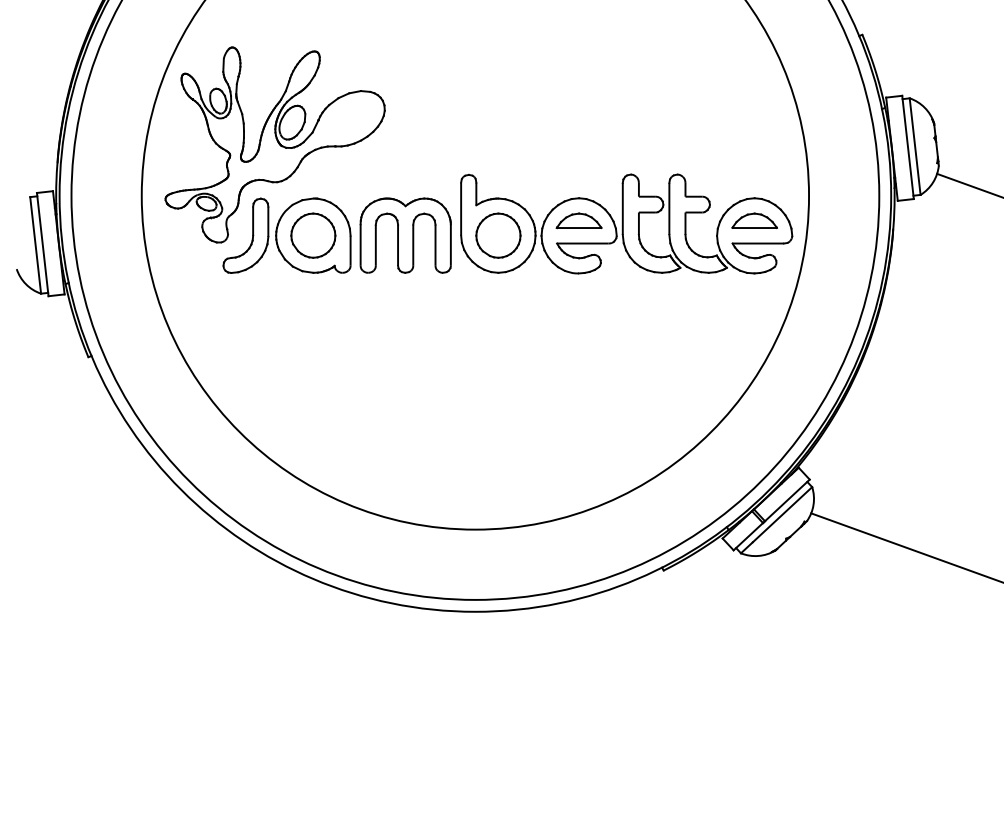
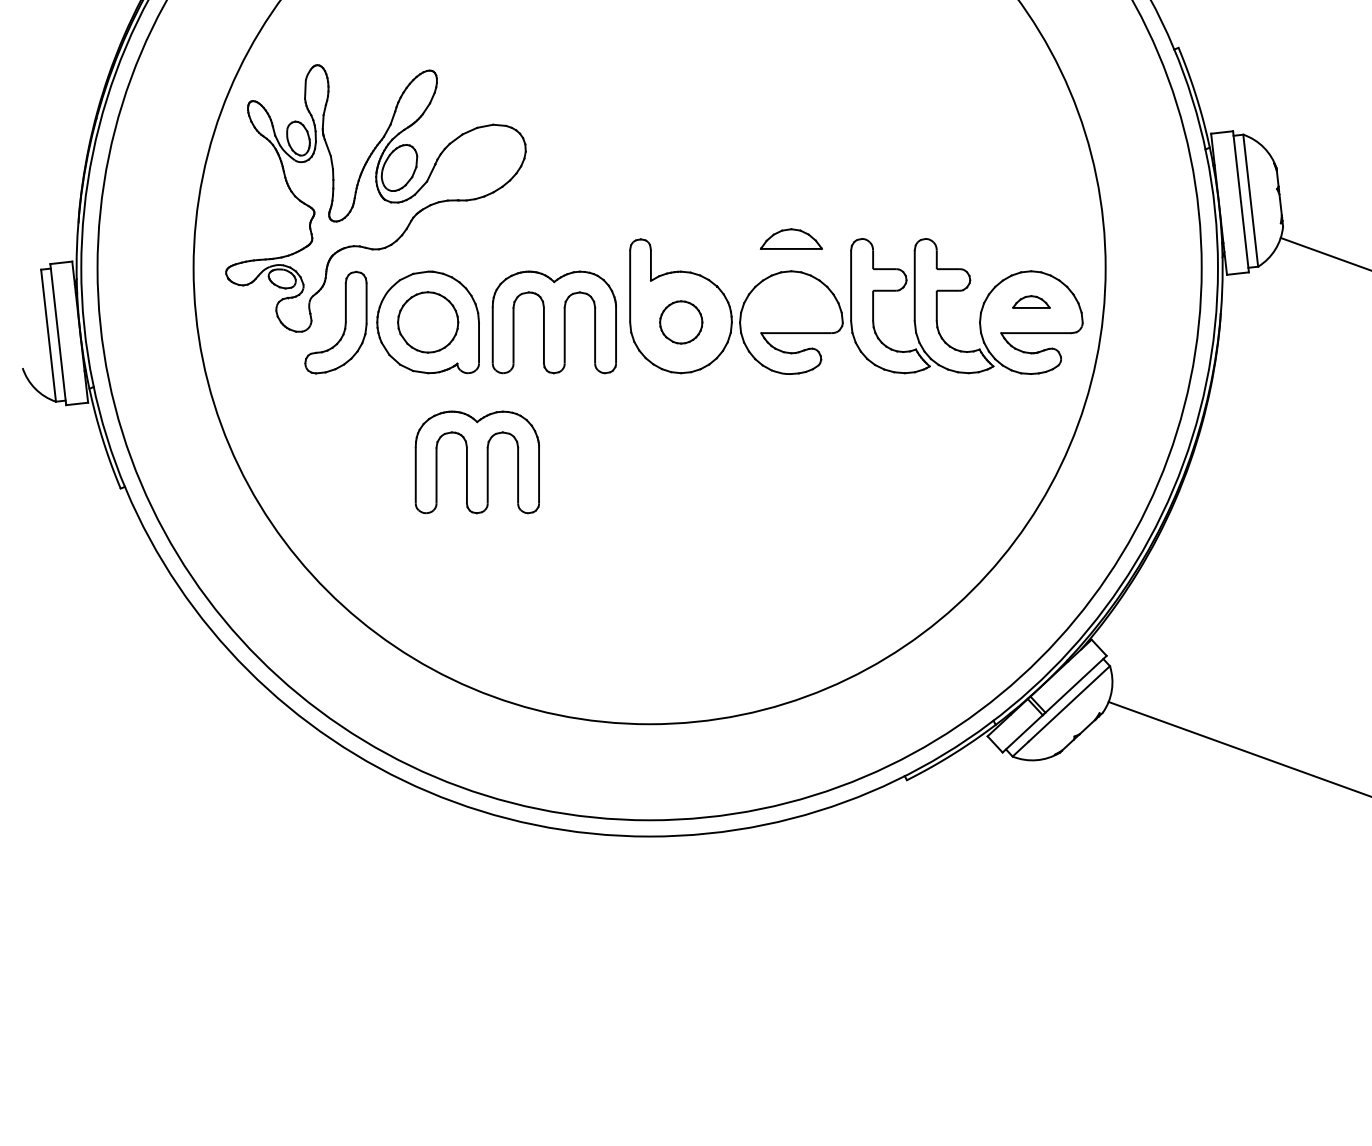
part: (578, 220) -> (790, 238), moved
part: (754, 220) -> (1031, 301), size x0.6
part: (498, 235) -> (681, 322), size x0.7
part: (348, 338) -> (476, 462), added

